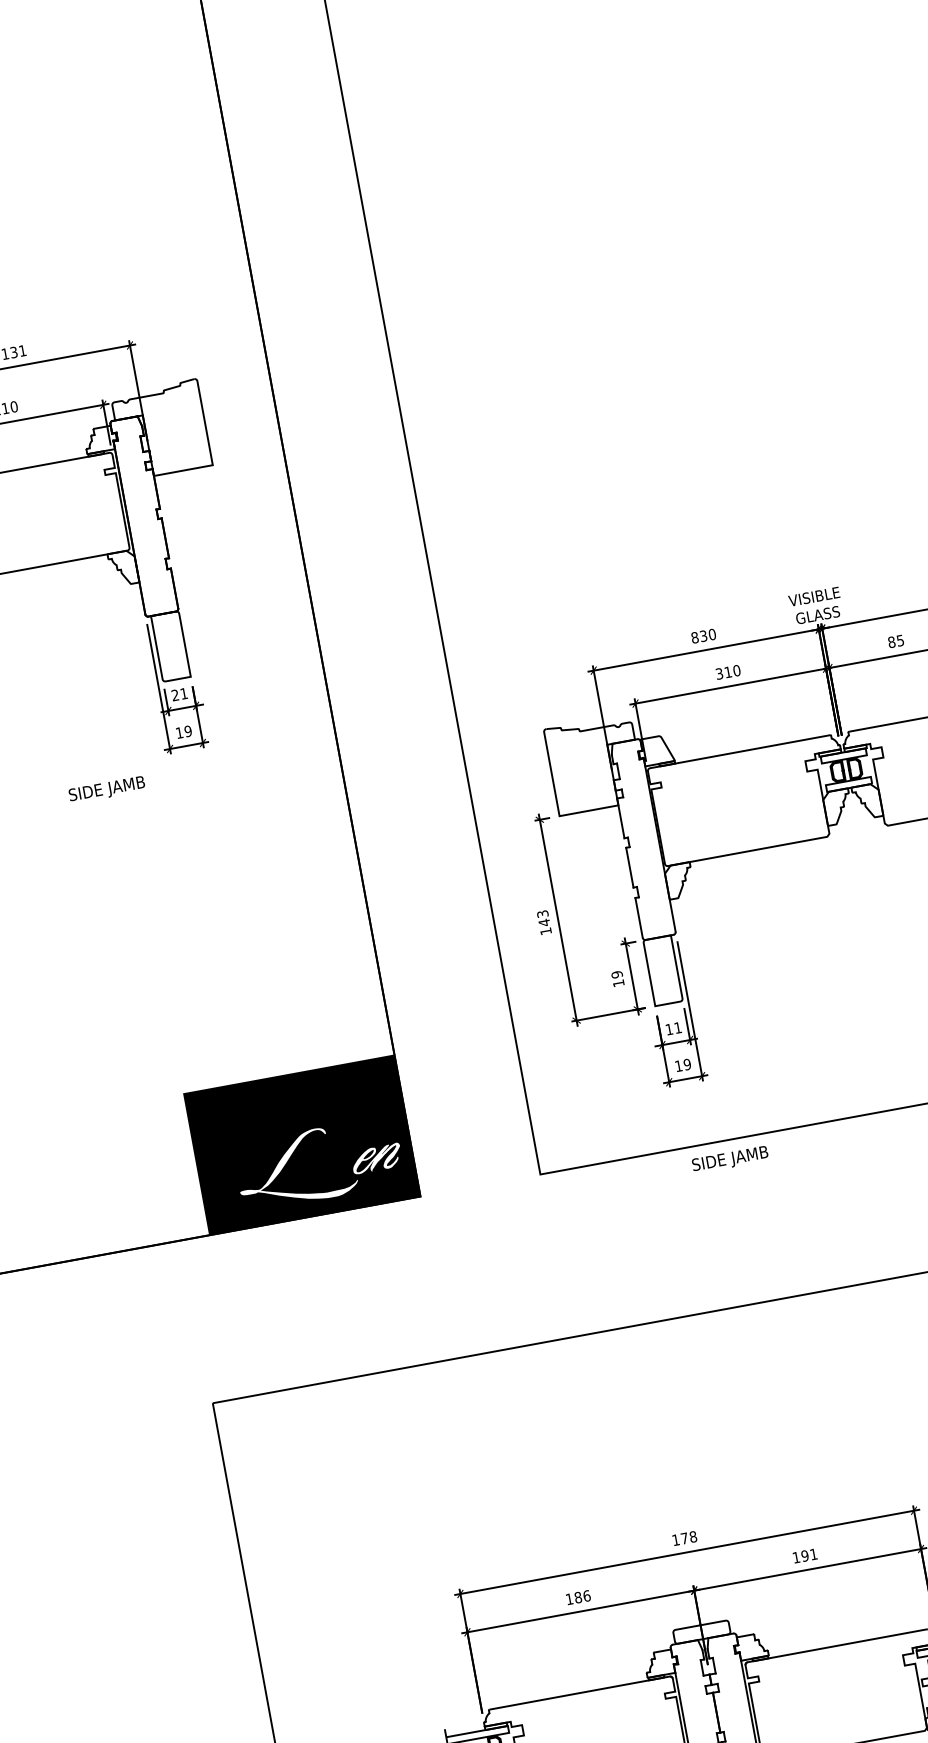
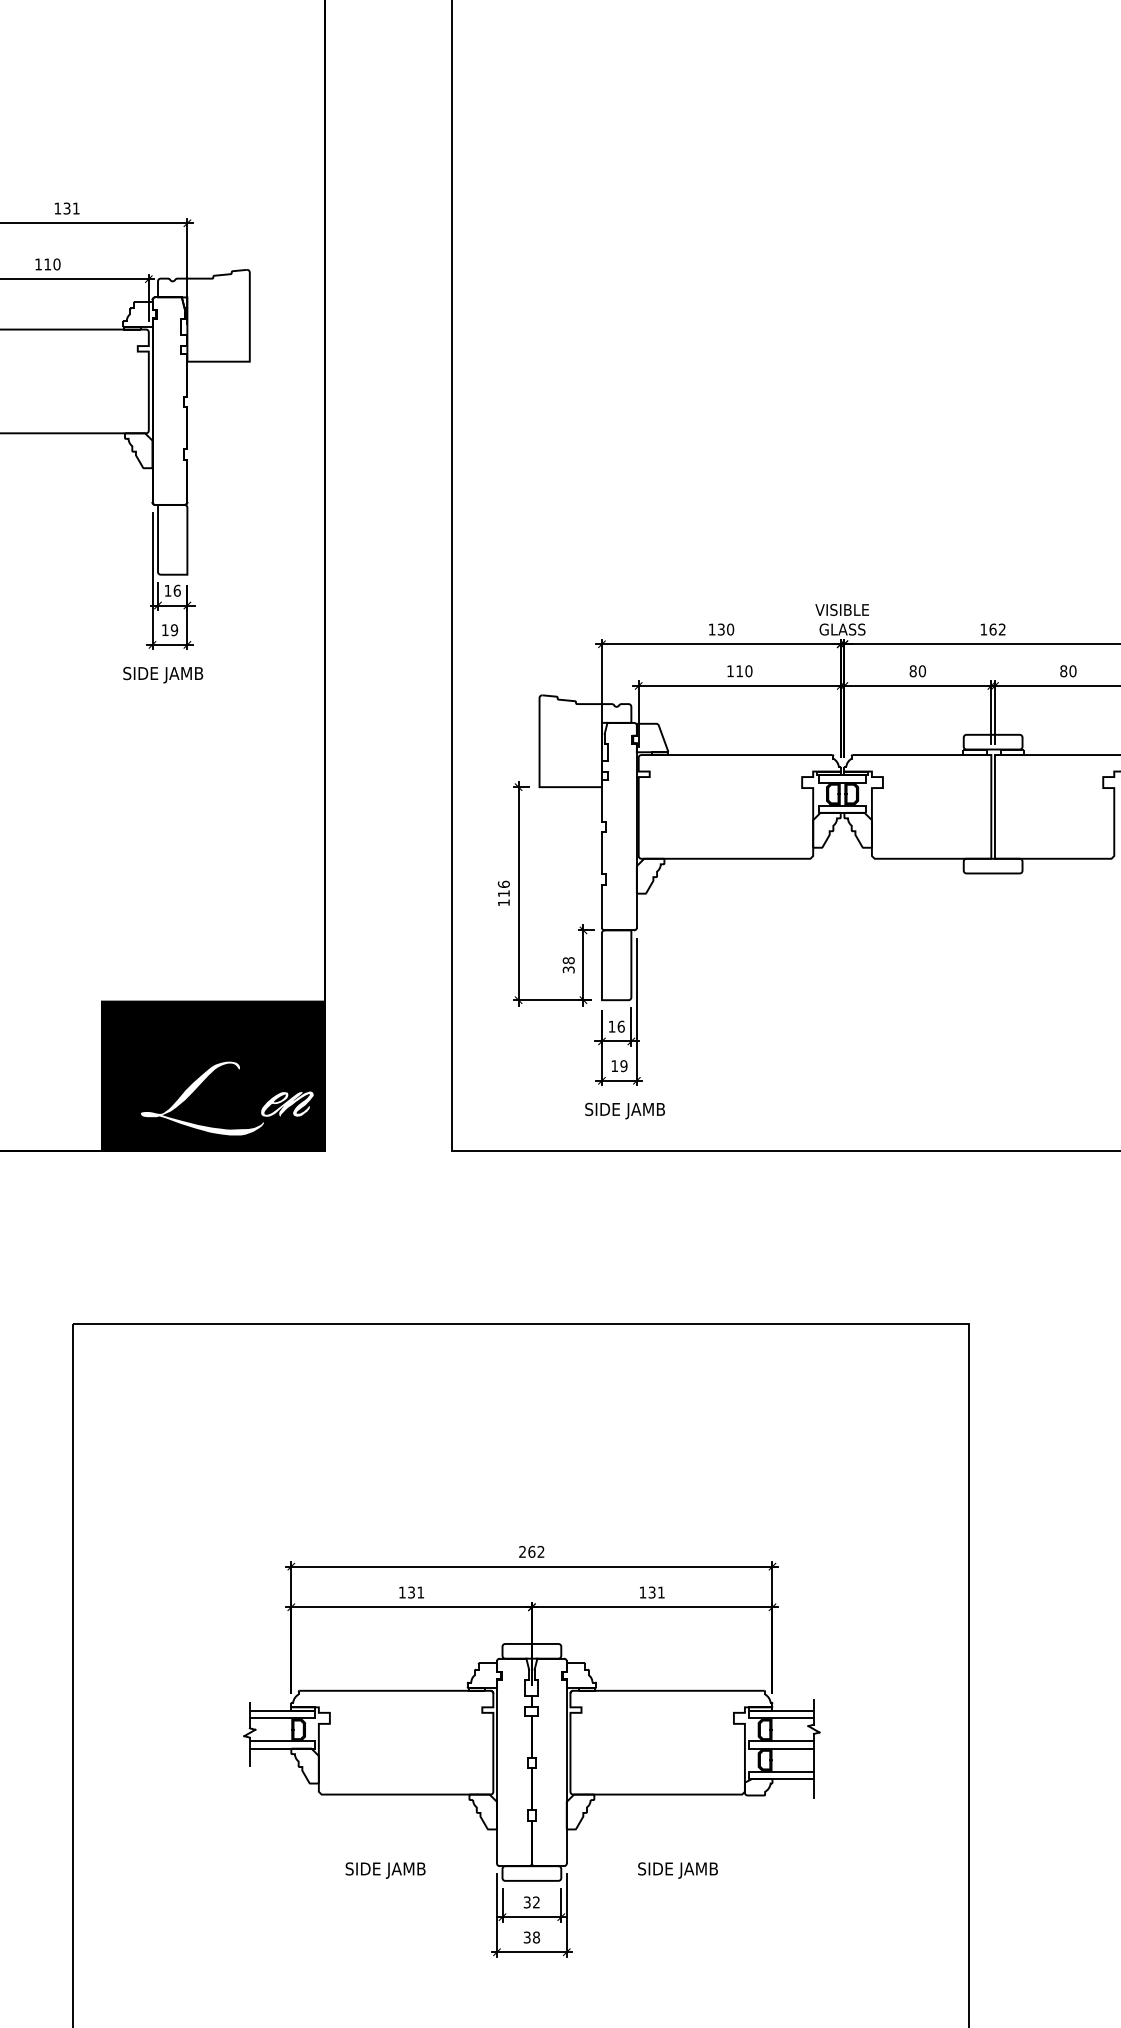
text: (694, 637) -> (711, 629), 830 -> 130
text: (900, 640) -> (922, 671), 85 -> 80
text: (719, 674) -> (730, 671), 310 -> 110
text: (179, 694) -> (172, 590), 21 -> 16
text: (107, 790) -> (163, 675), moved
text: (543, 917) -> (503, 888), 143 -> 116
text: (617, 979) -> (568, 965), 19 -> 38
text: (677, 1027) -> (620, 1026), 11 -> 16
text: (729, 1159) -> (624, 1110), moved
text: (684, 1538) -> (531, 1551), 178 -> 262
text: (804, 1556) -> (651, 1592), 191 -> 131
text: (582, 1596) -> (416, 1592), 186 -> 131

